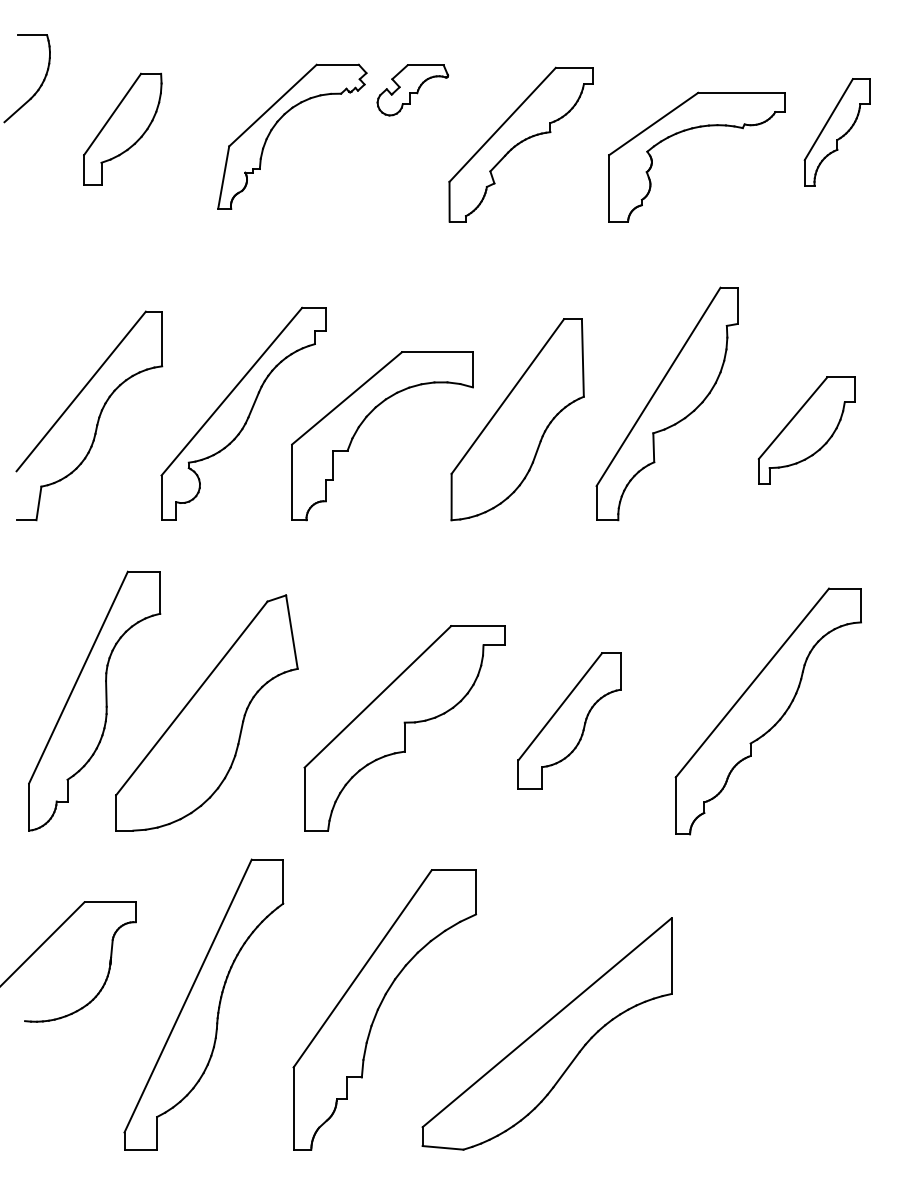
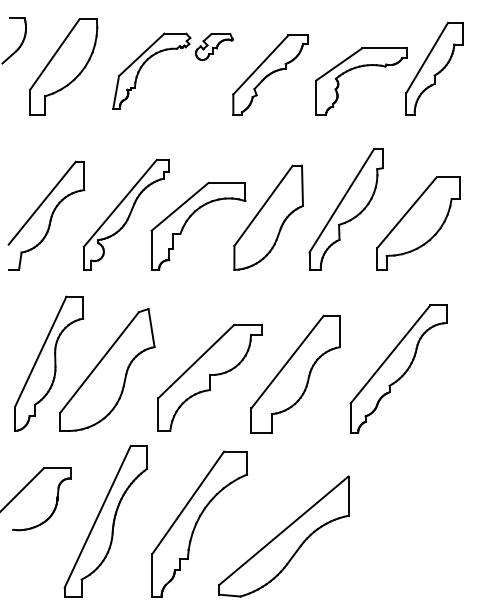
part: (122, 127) -> (63, 66), size x1.67
part: (837, 131) -> (434, 68), size x1.67
part: (806, 430) -> (418, 223), size x1.67
part: (569, 719) -> (295, 373), size x1.67

